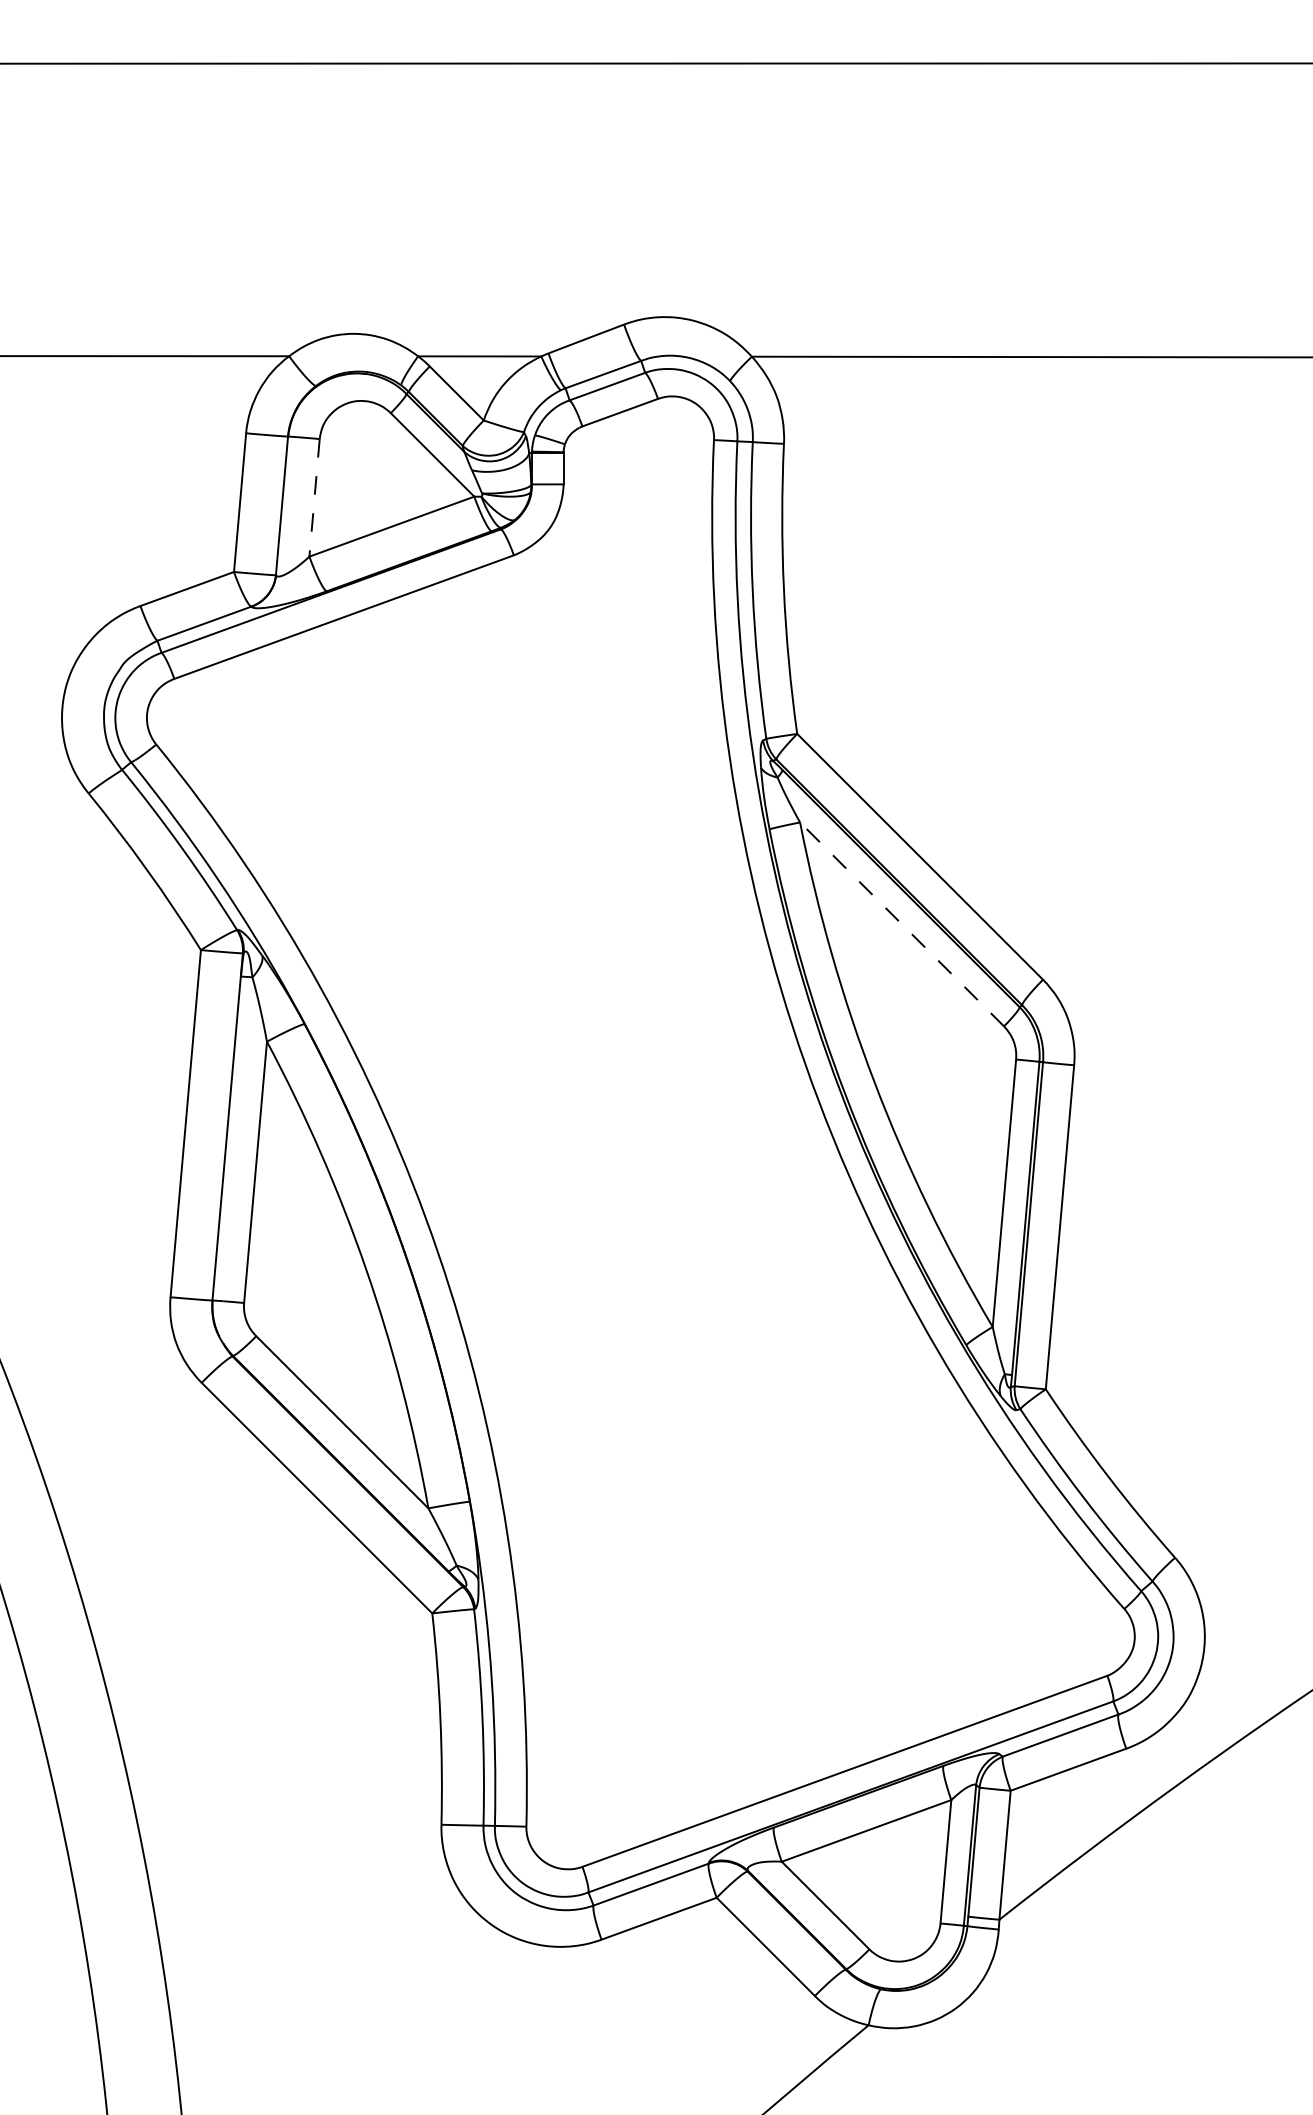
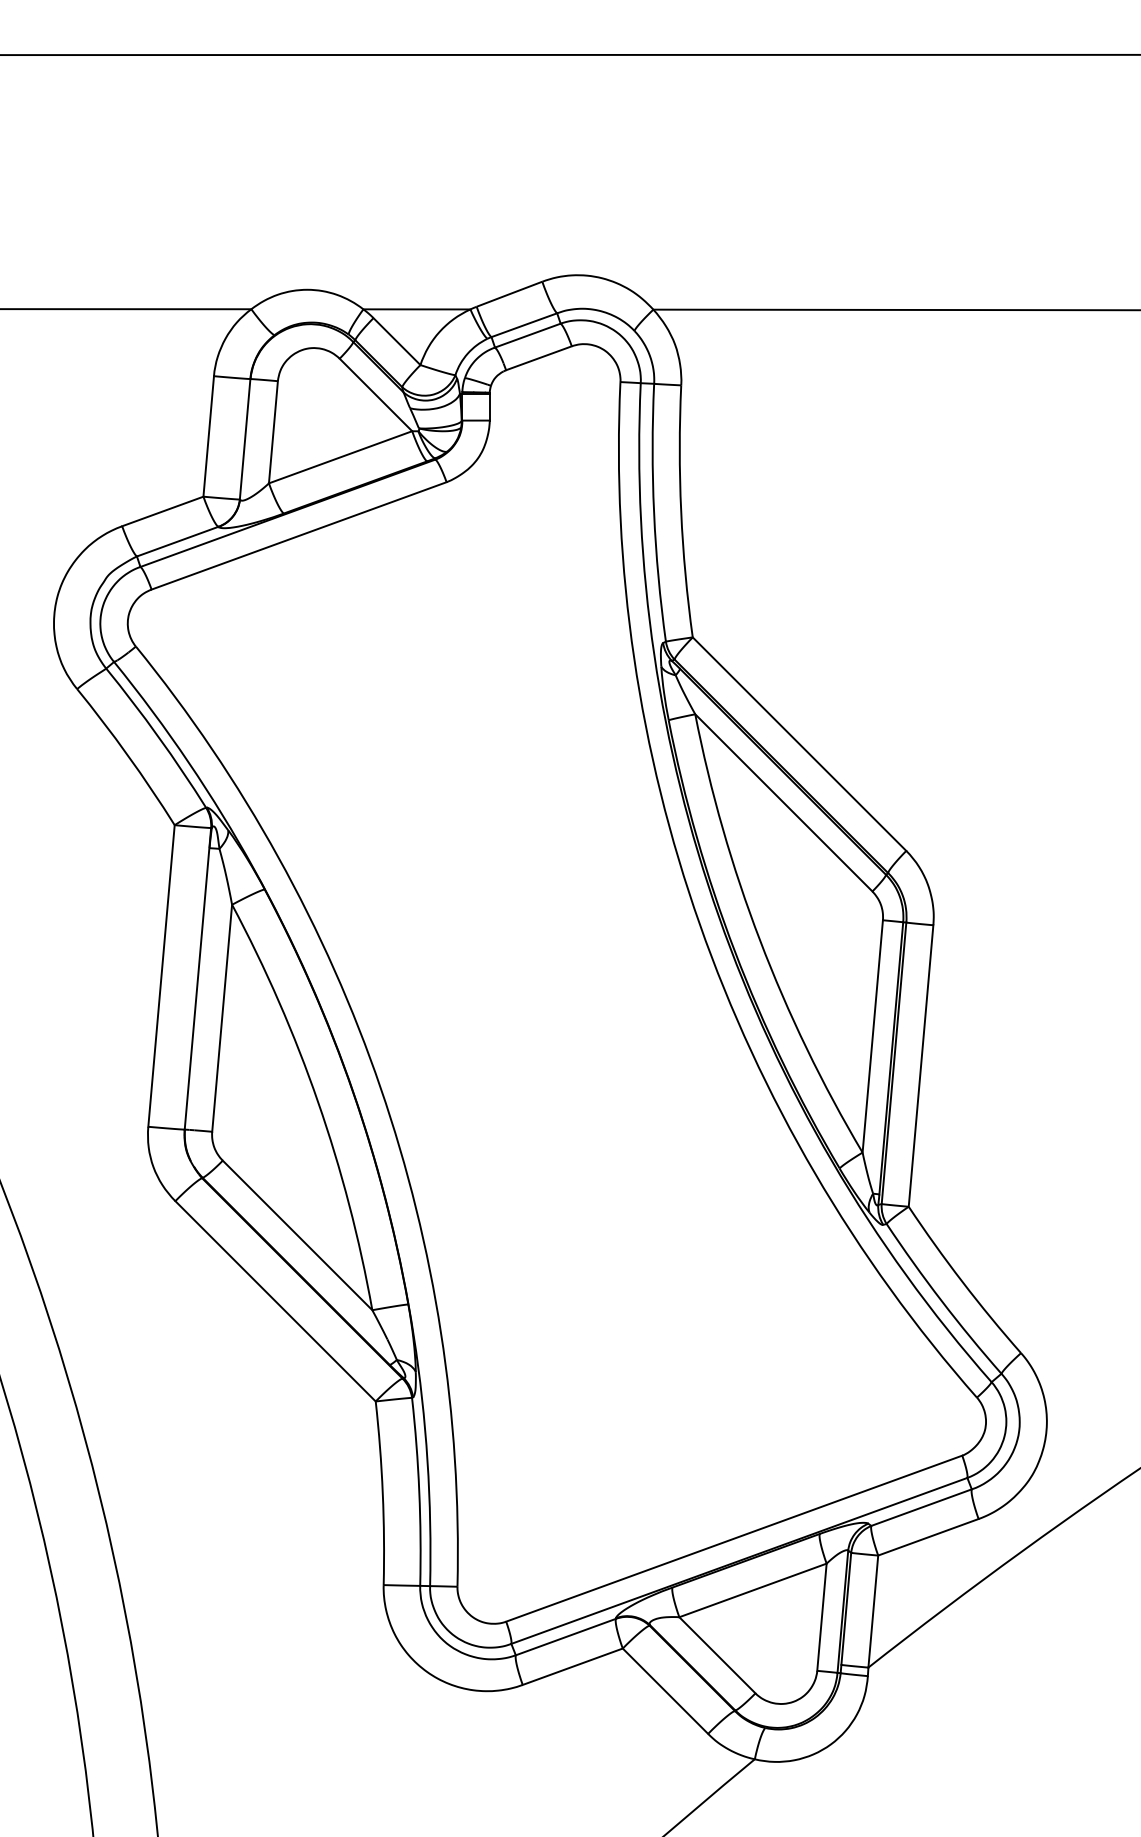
line: (314, 498) -> (273, 432), dashed -> solid
line: (901, 924) -> (783, 802), dashed -> solid

